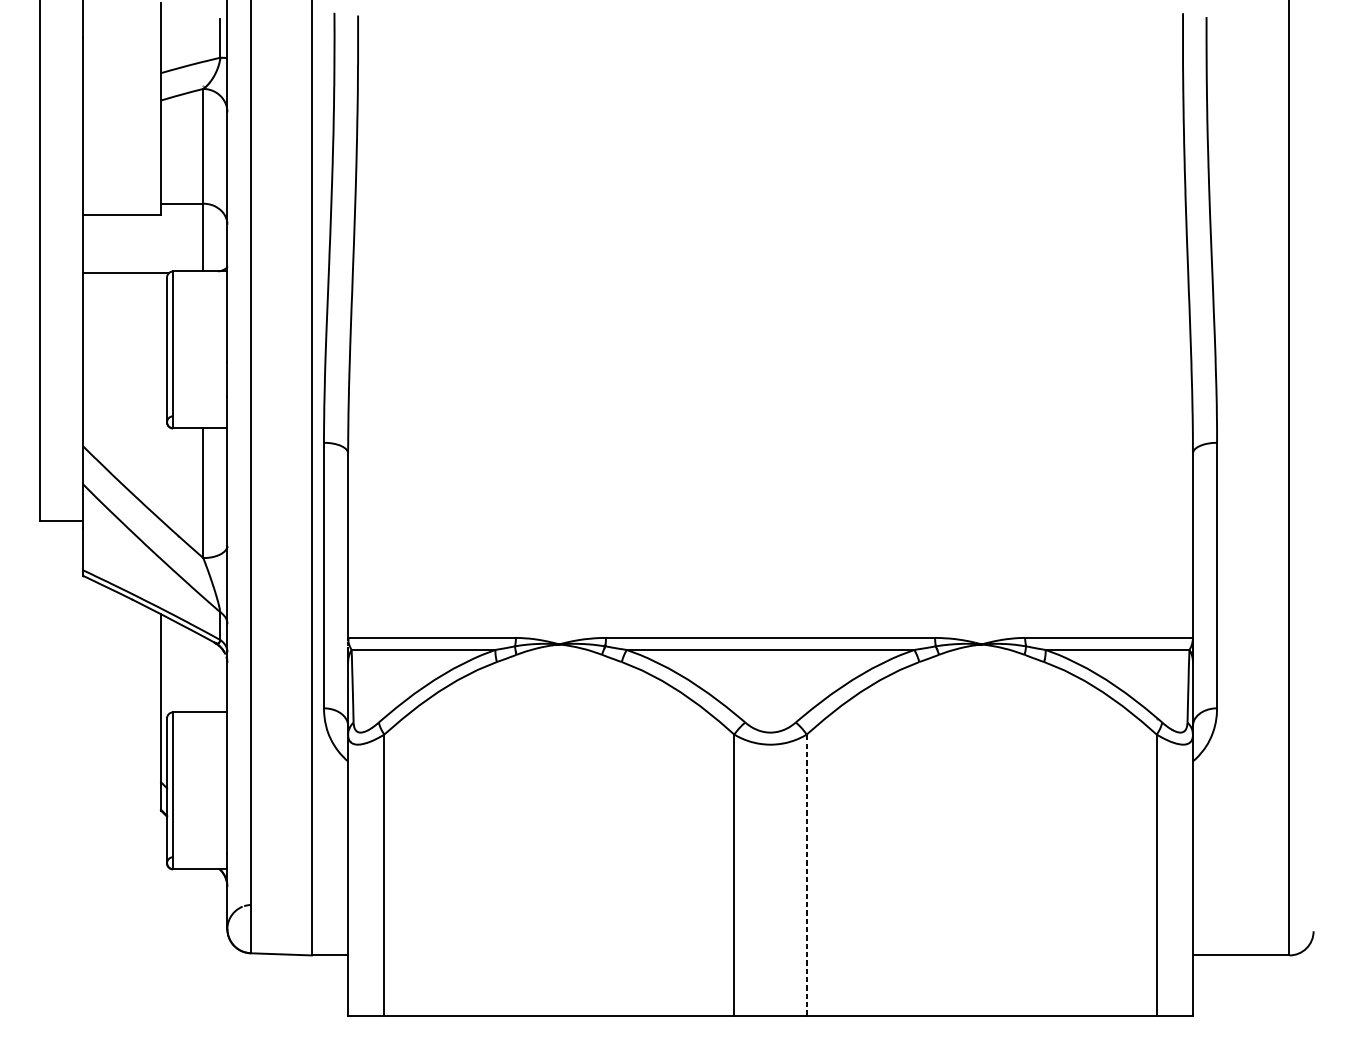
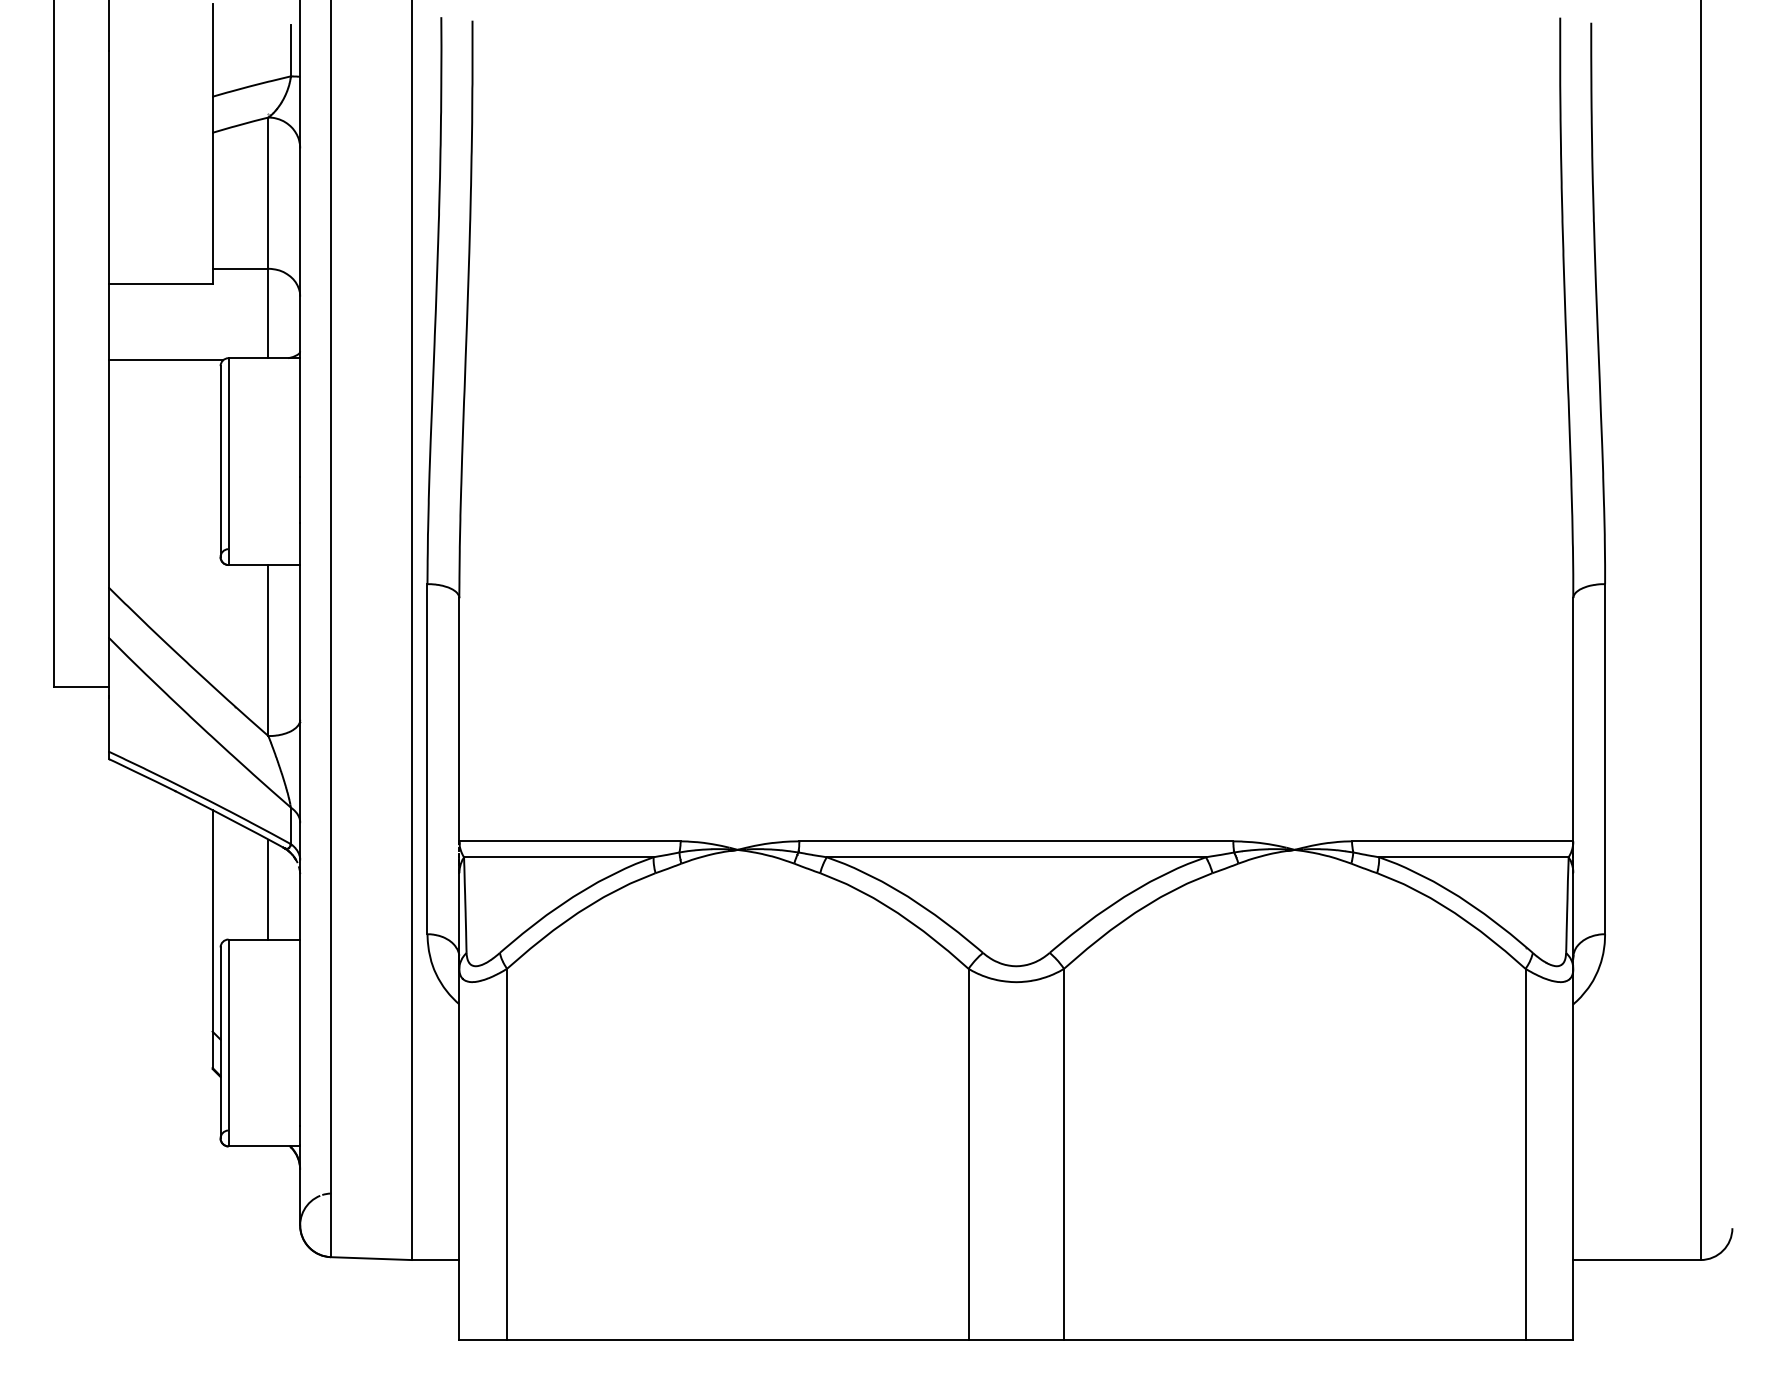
line: (203, 674) -> (268, 889), added
line: (807, 874) -> (1064, 1153), dashed -> solid

